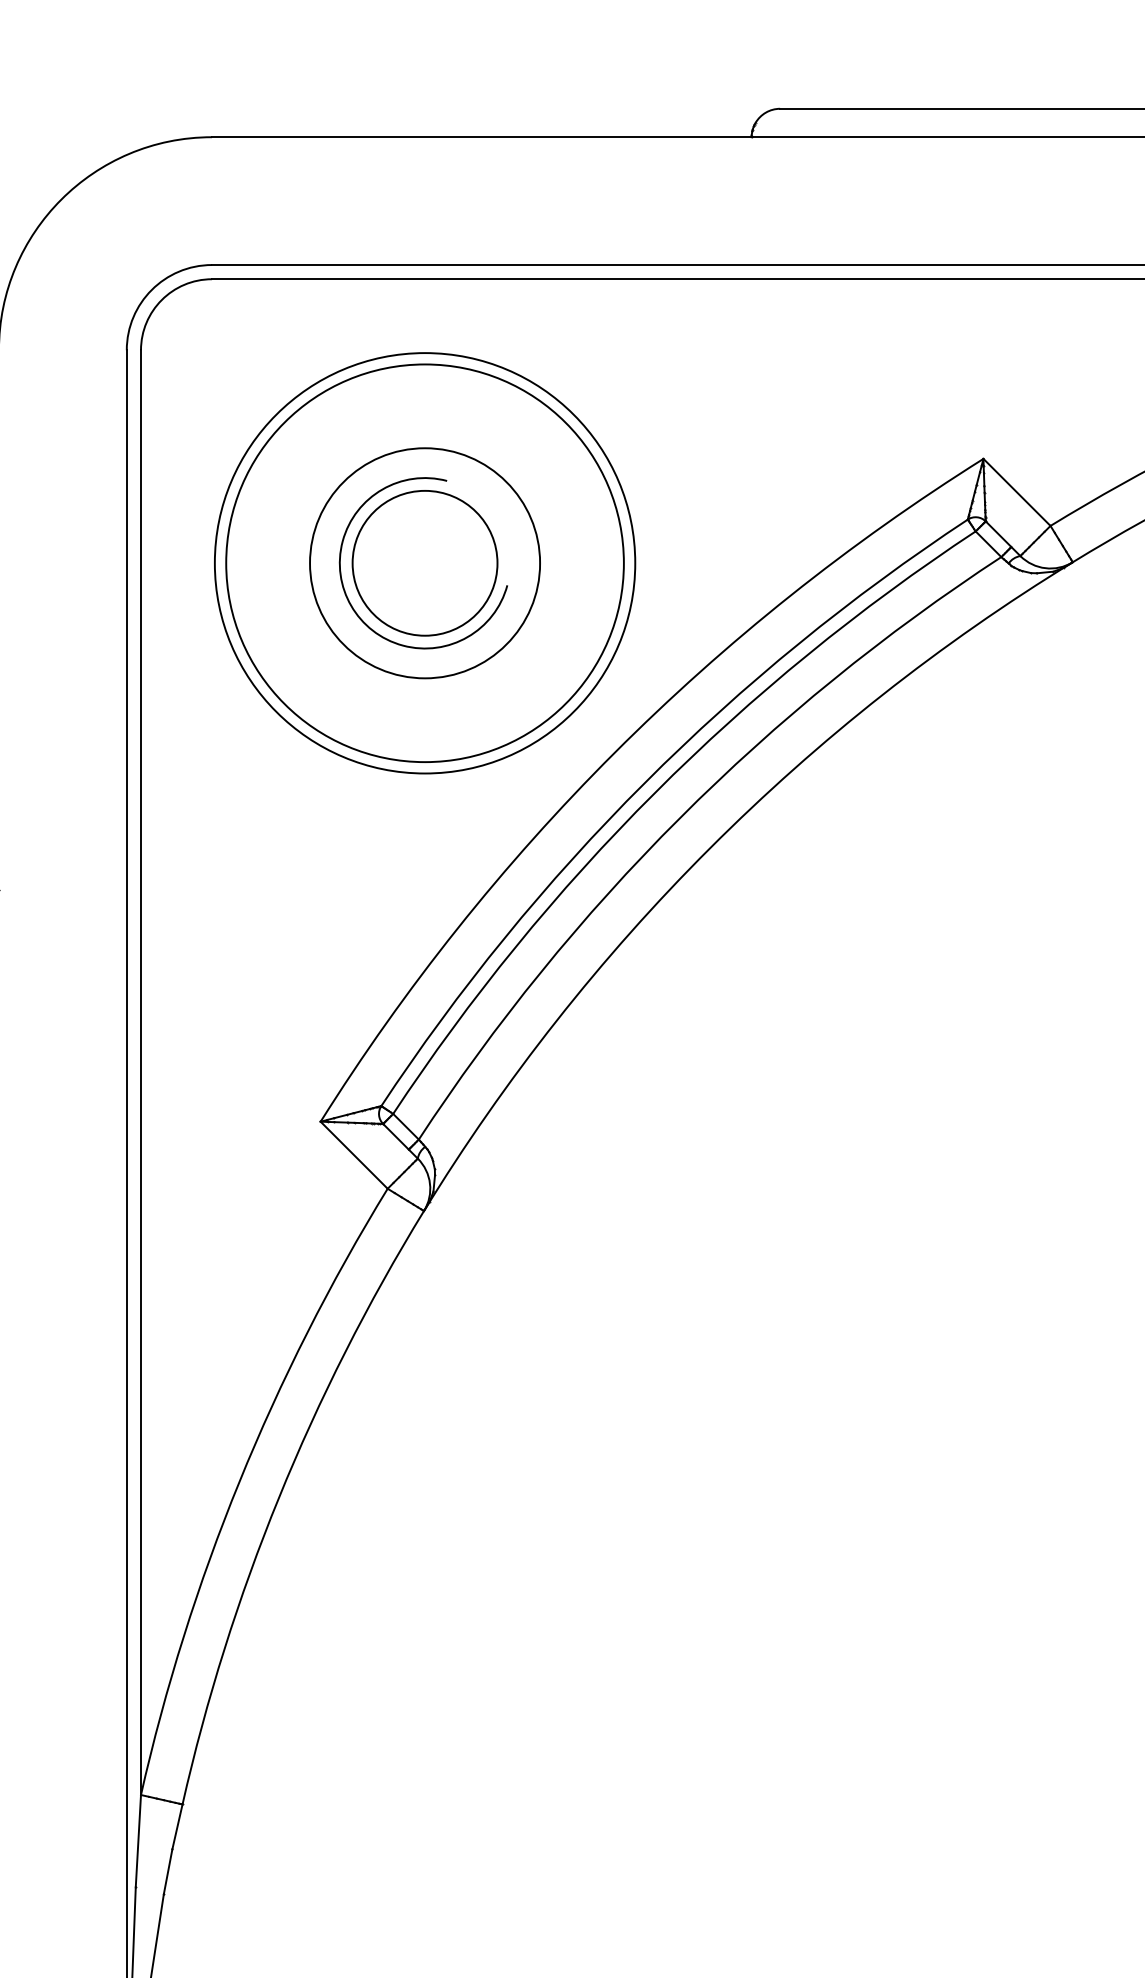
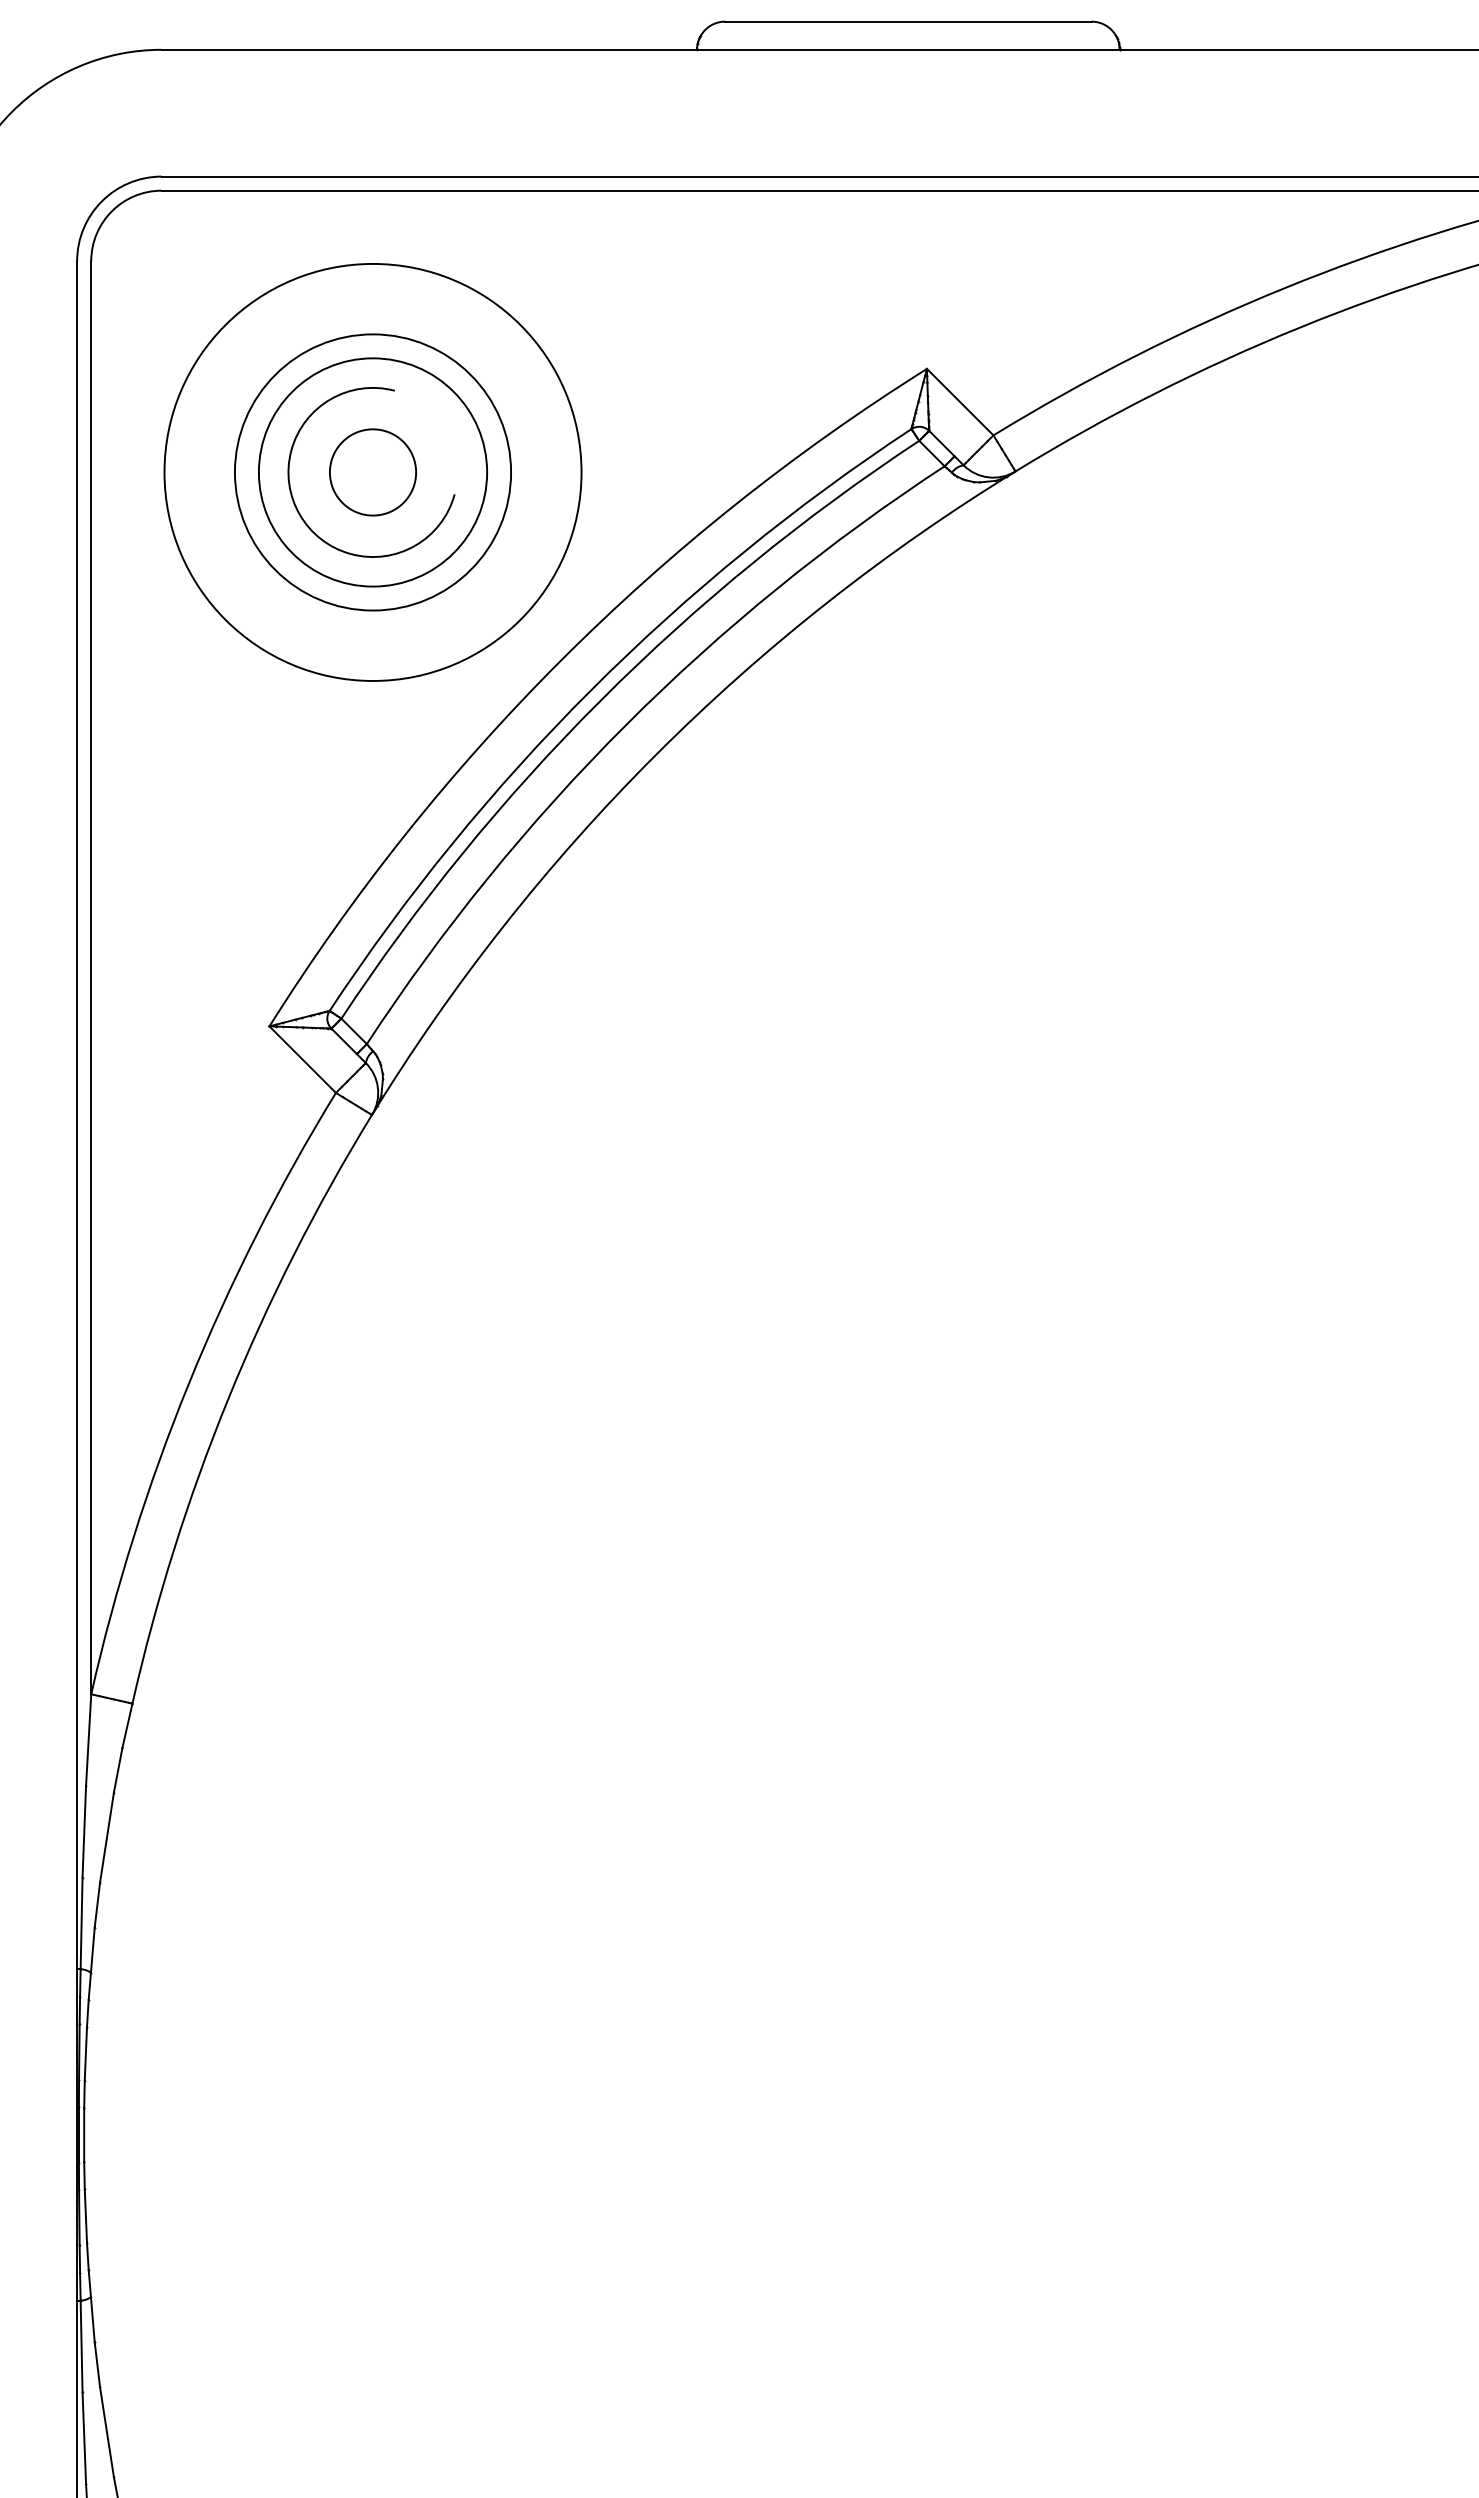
circle: (424, 563) -> (372, 472), size x0.6
circle: (424, 563) -> (372, 472), size x0.7

